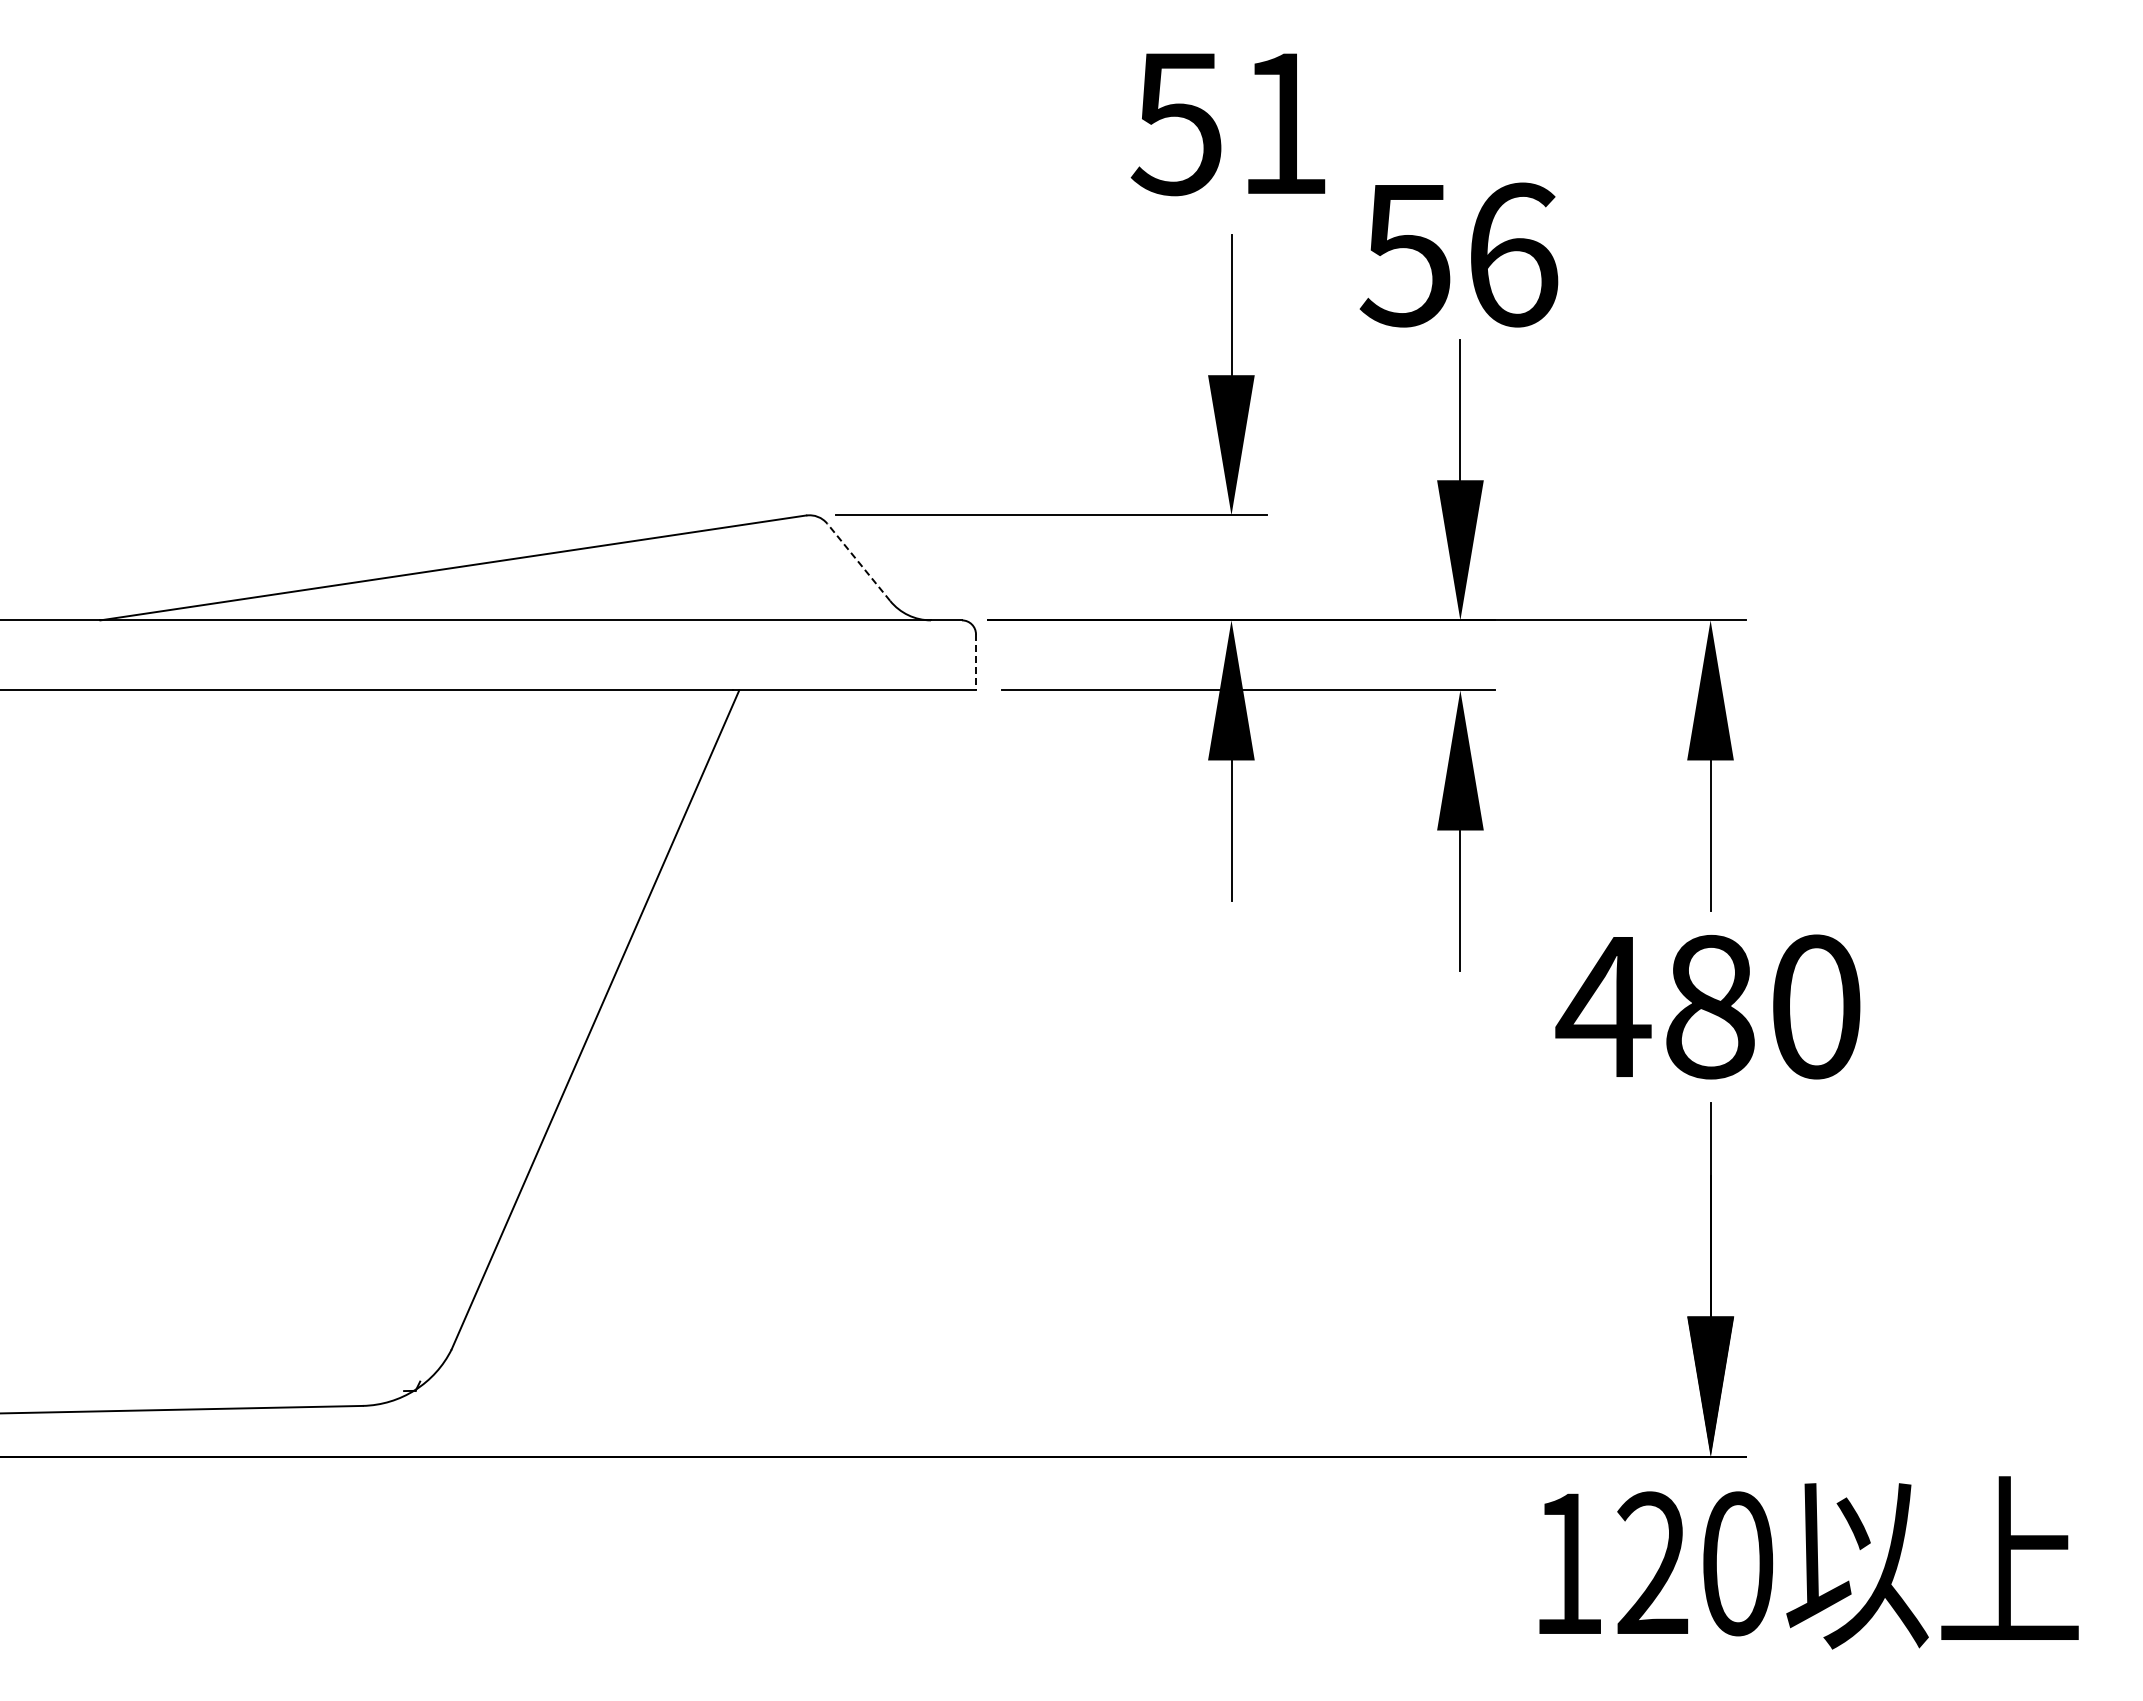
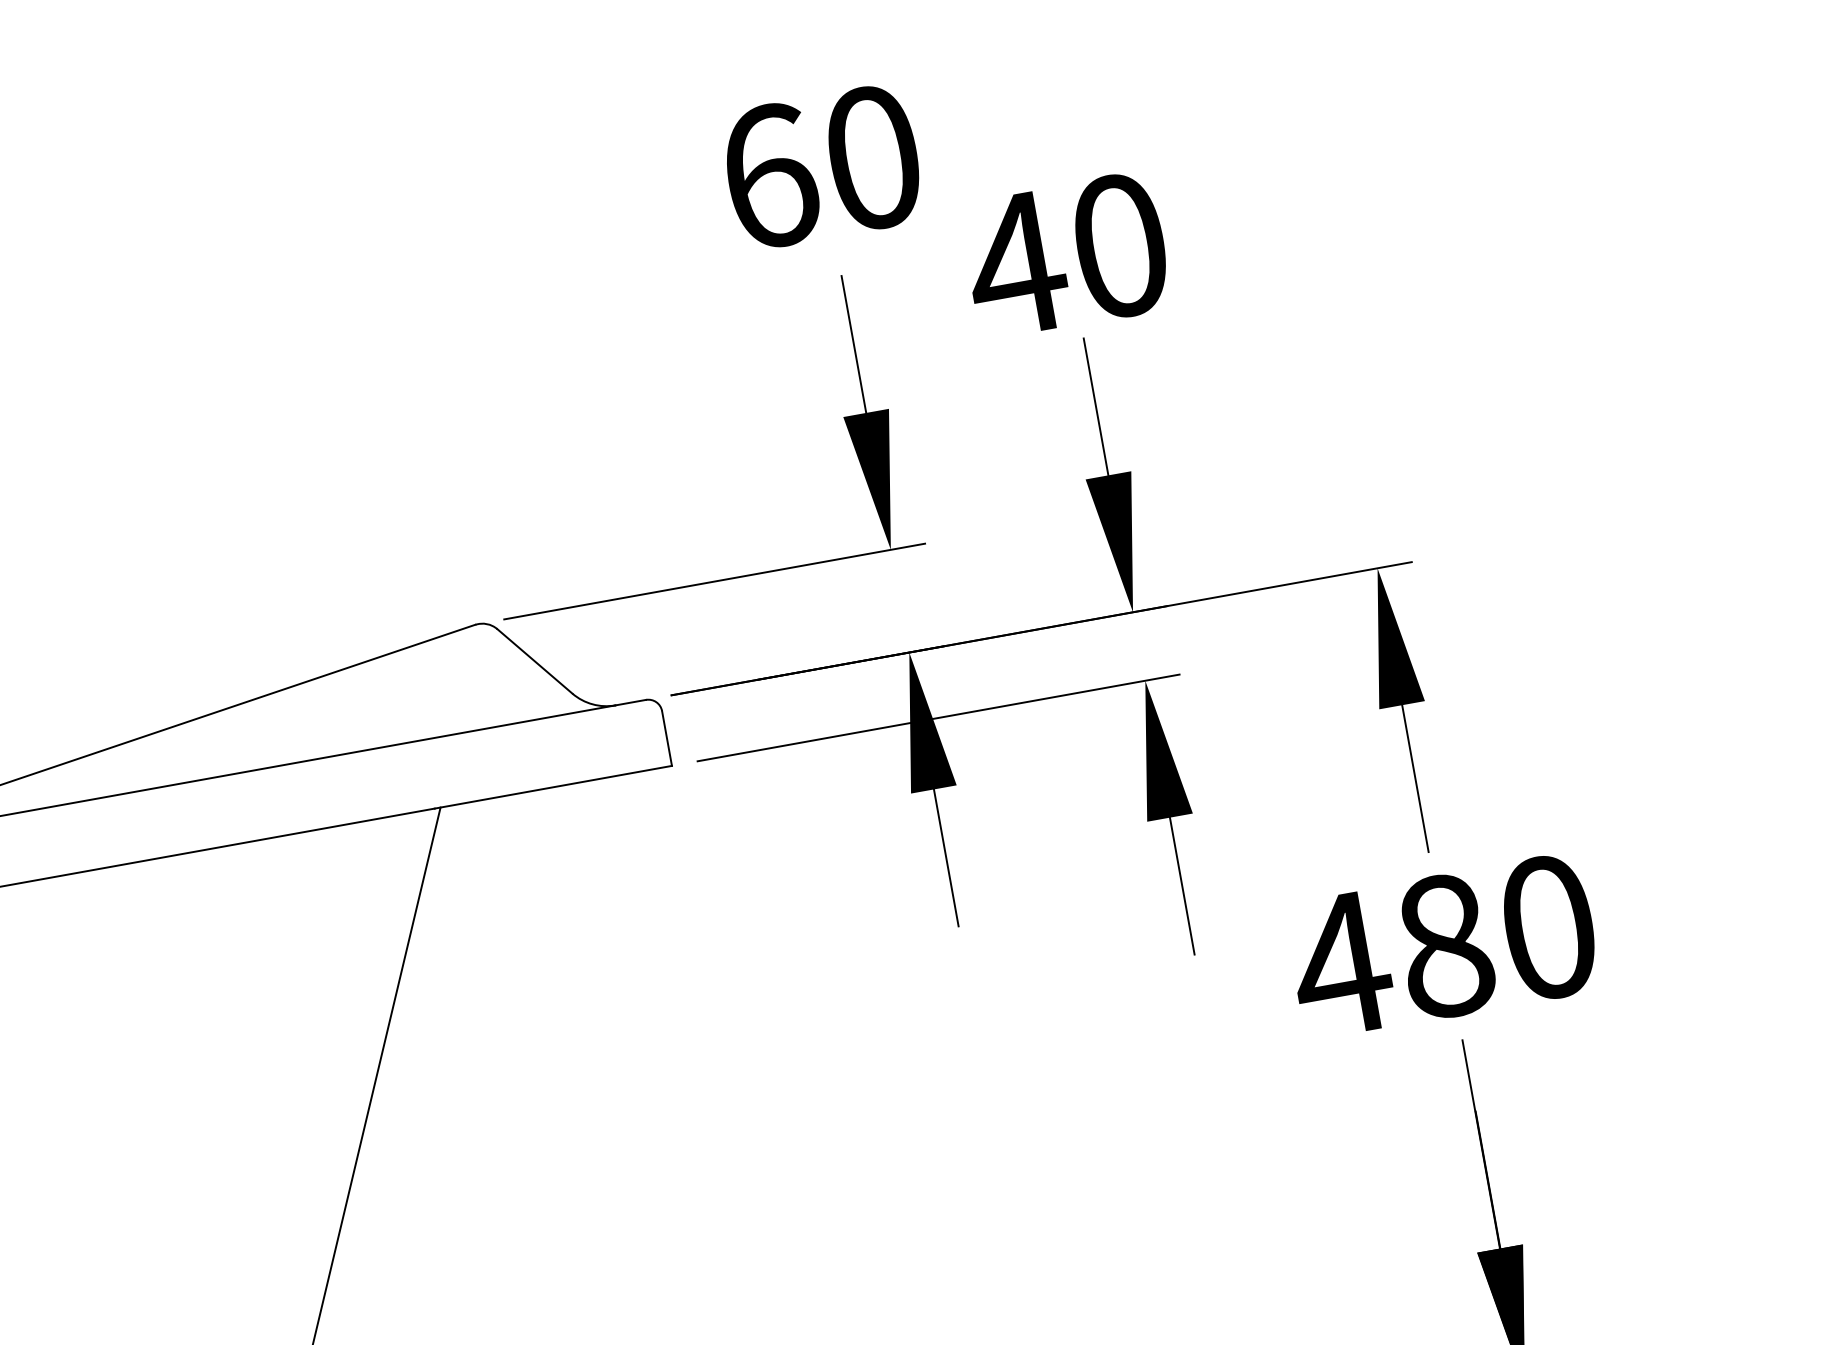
text: (1229, 123) -> (820, 167), 51 -> 60
text: (1458, 254) -> (1066, 255), 56 -> 40
line: (858, 562) -> (534, 661), dashed -> solid
line: (976, 662) -> (667, 738), dashed -> solid

